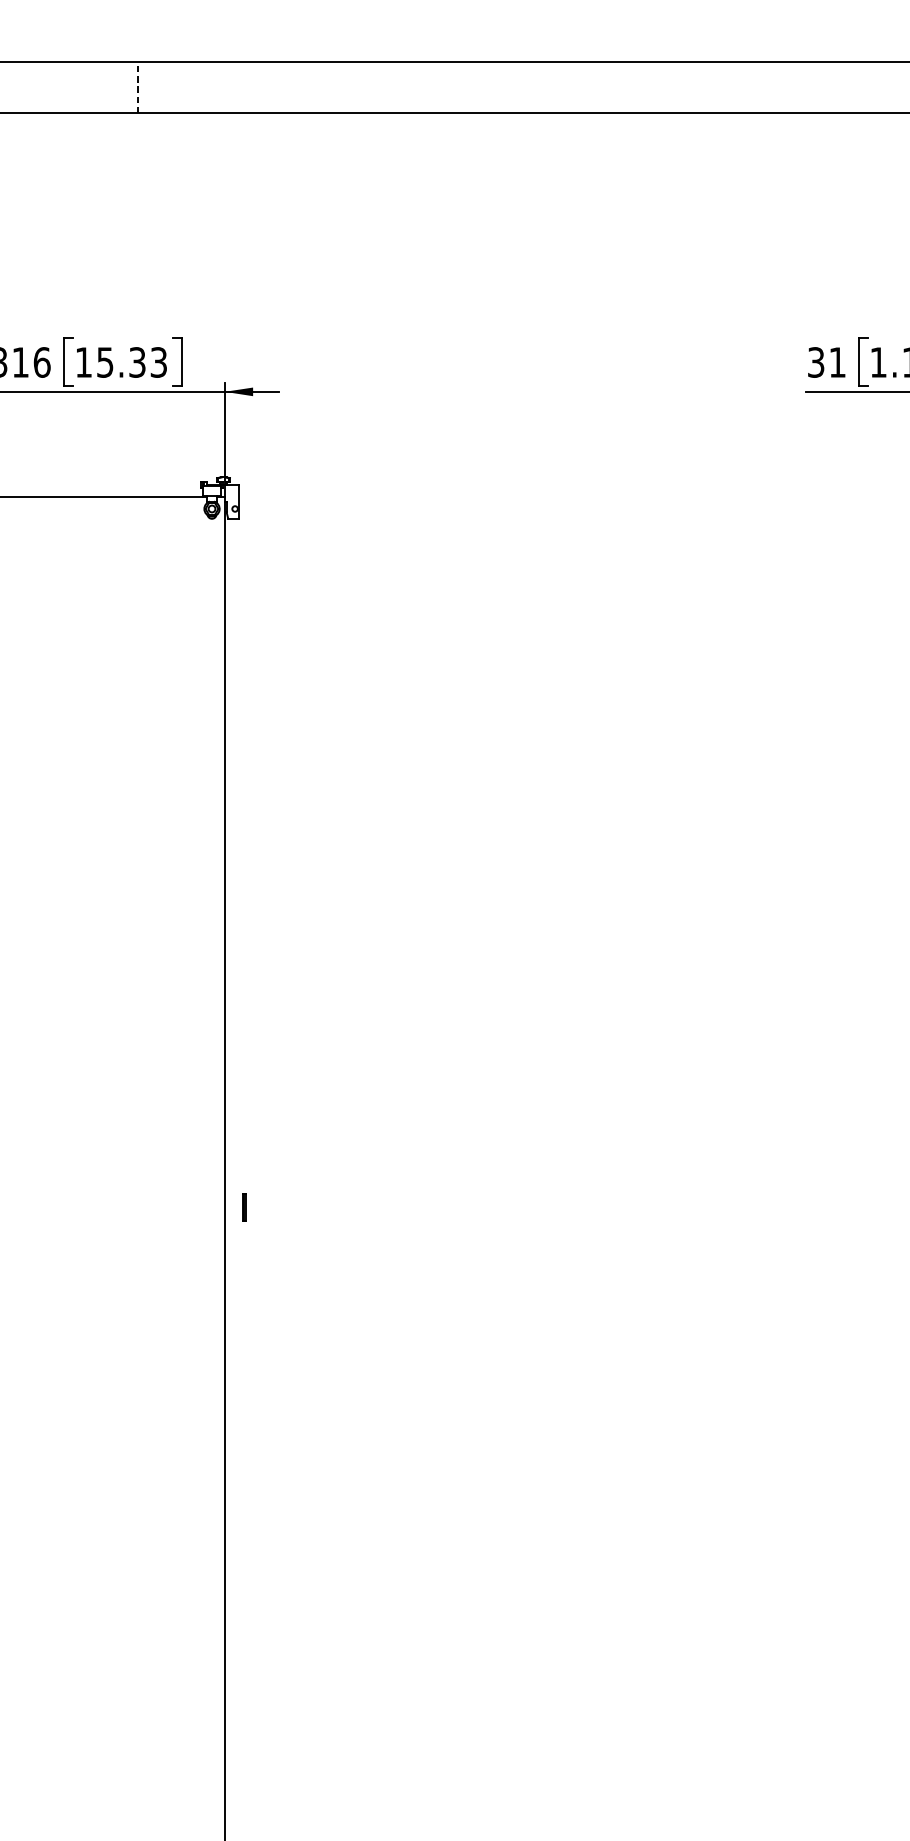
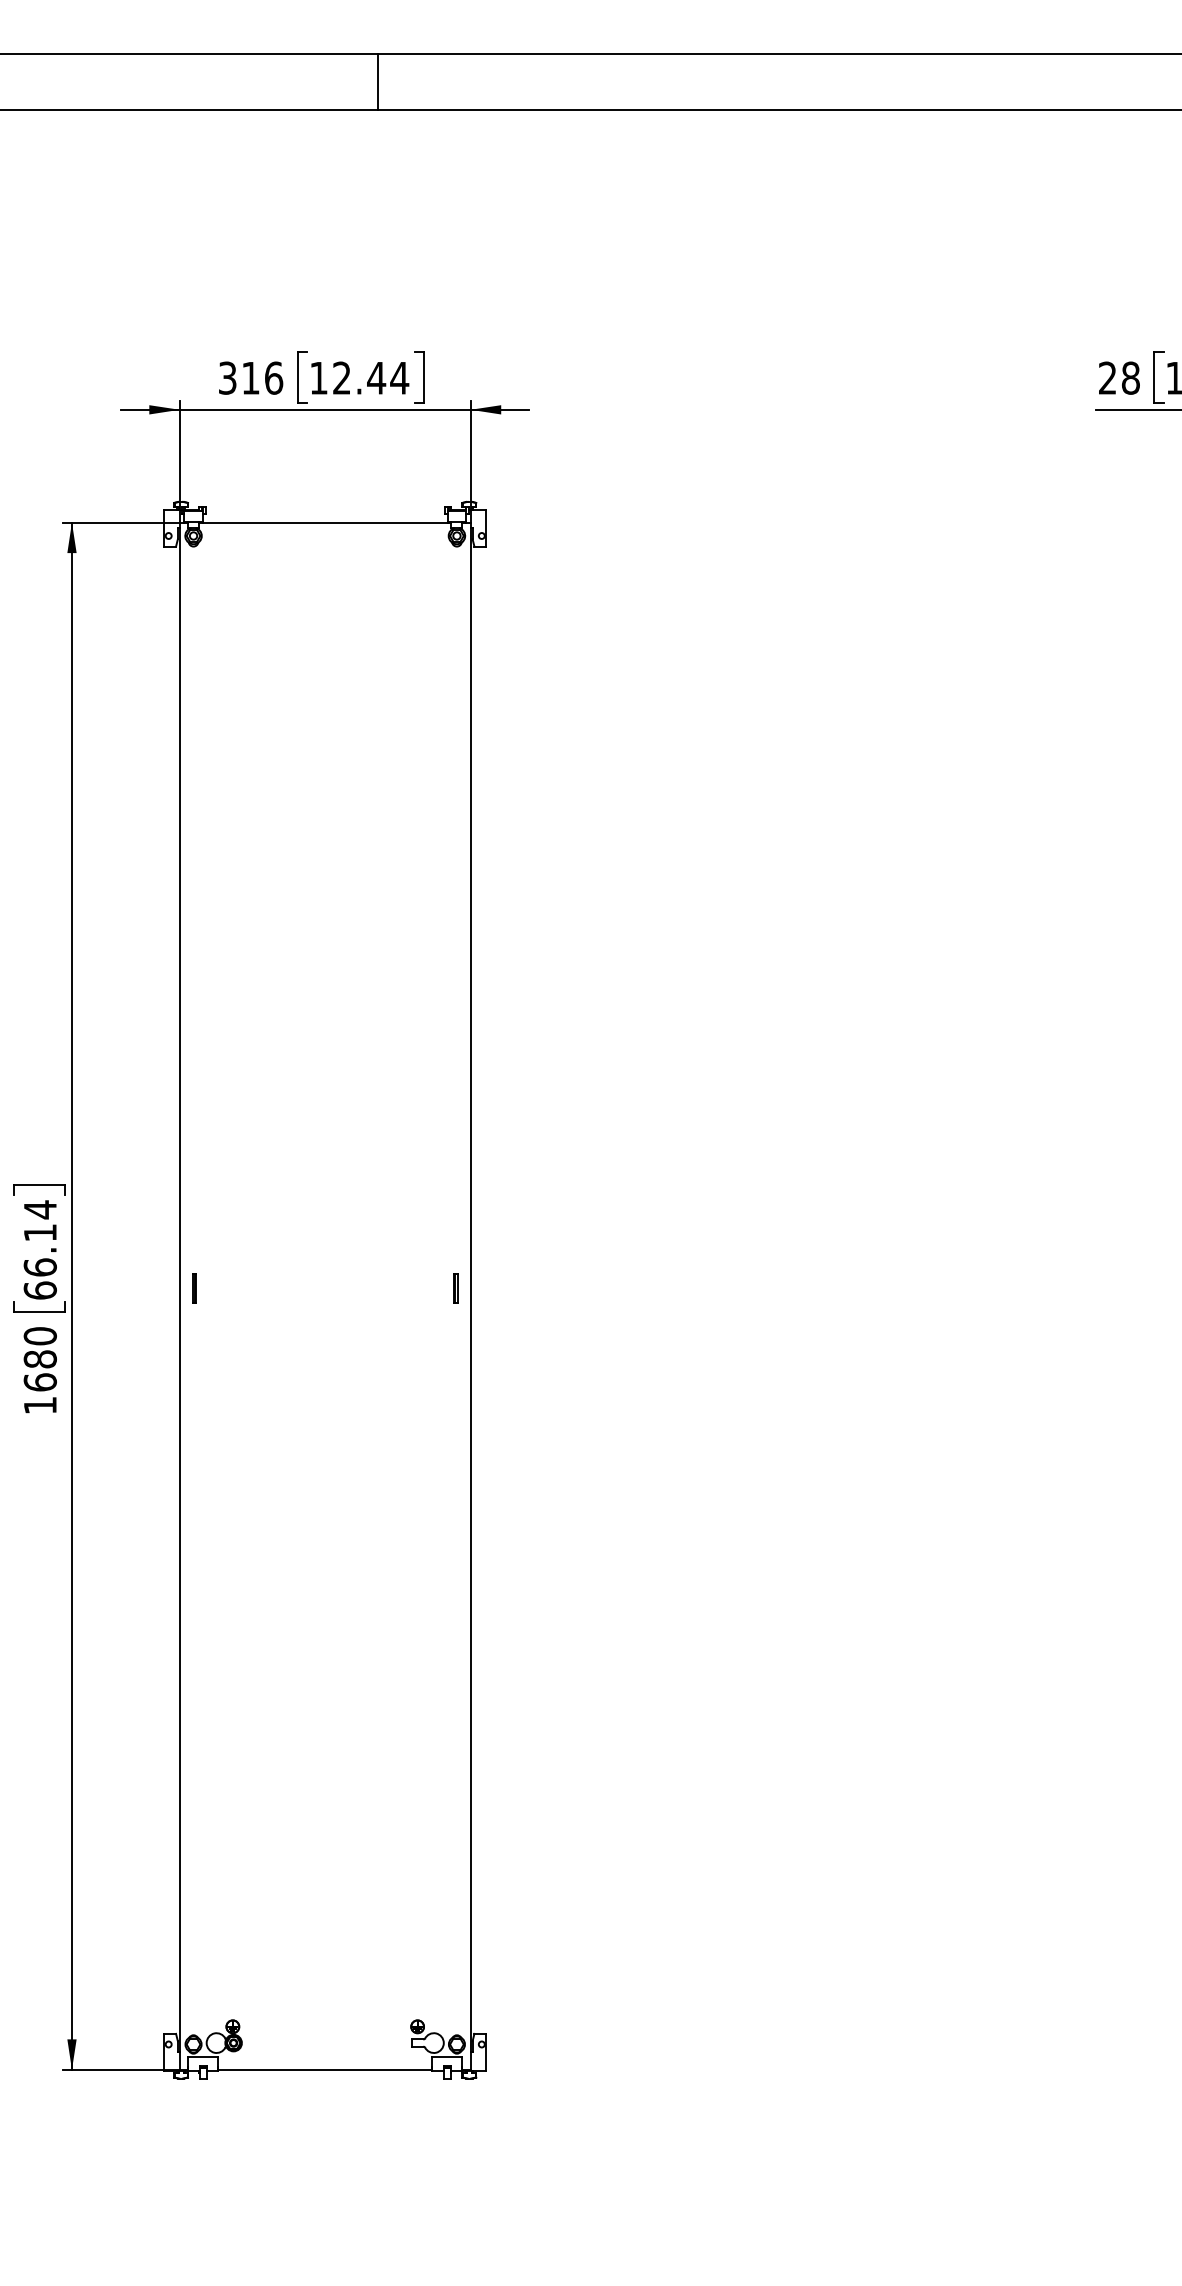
line: (138, 88) -> (377, 82), dashed -> solid
text: (132, 361) -> (371, 377), 15.33 -> 12.44
text: (827, 361) -> (1119, 377), 31 -> 28
part: (244, 1207) -> (455, 1288), moved

